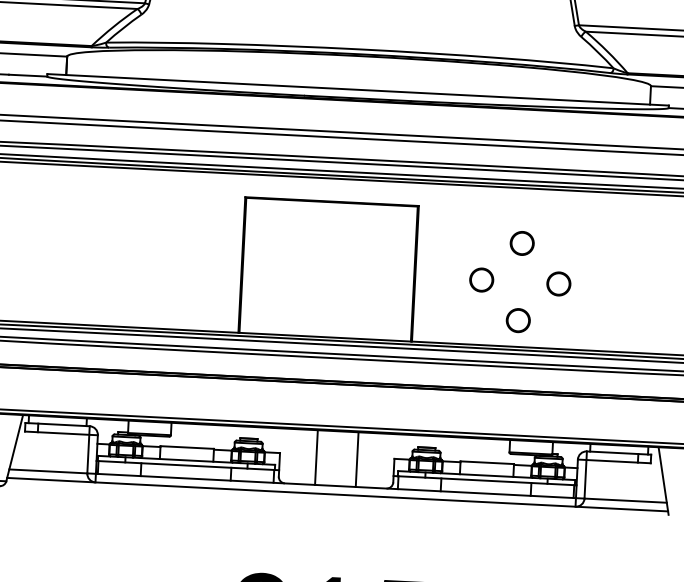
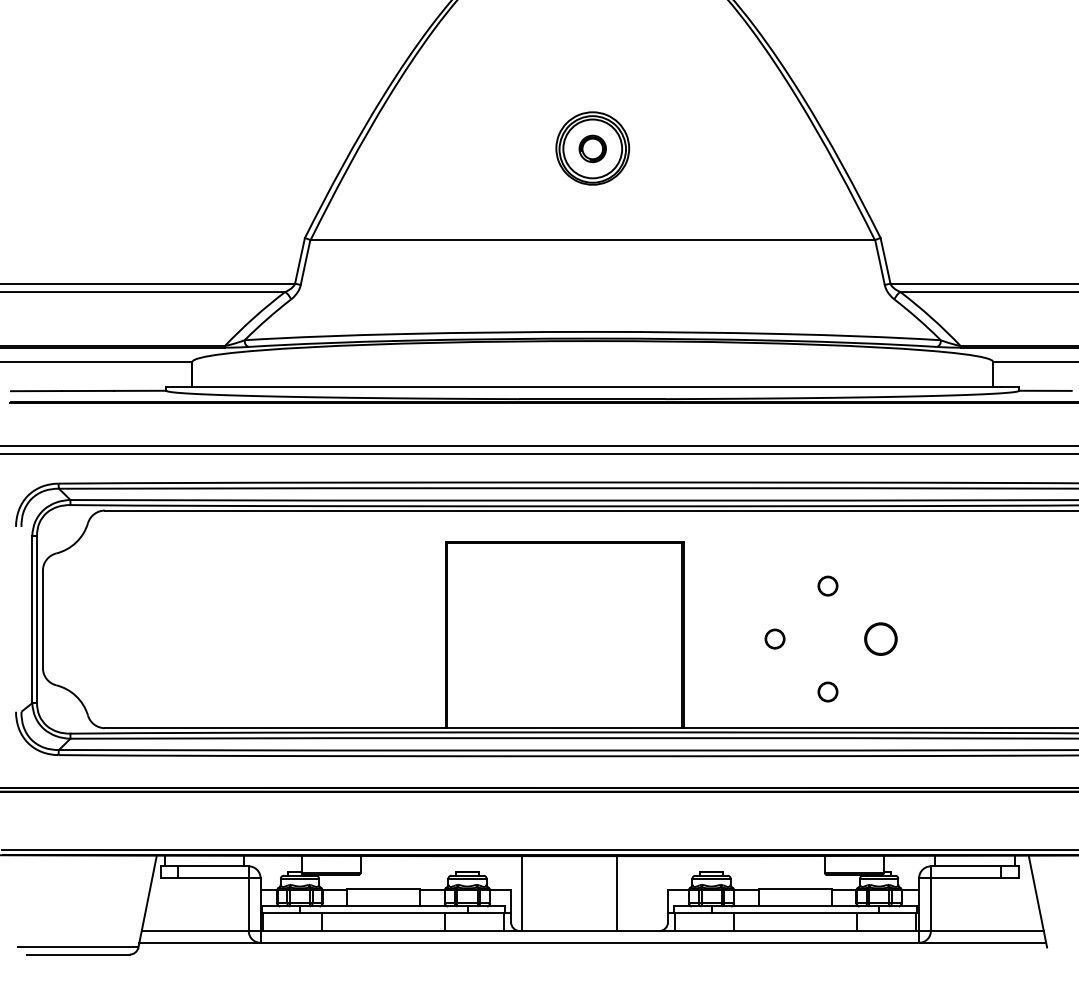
circle: (521, 242) -> (827, 585), size x0.6
circle: (481, 279) -> (774, 638), size x0.6
circle: (518, 320) -> (827, 691), size x0.6
line: (316, 457) -> (522, 893), moved

